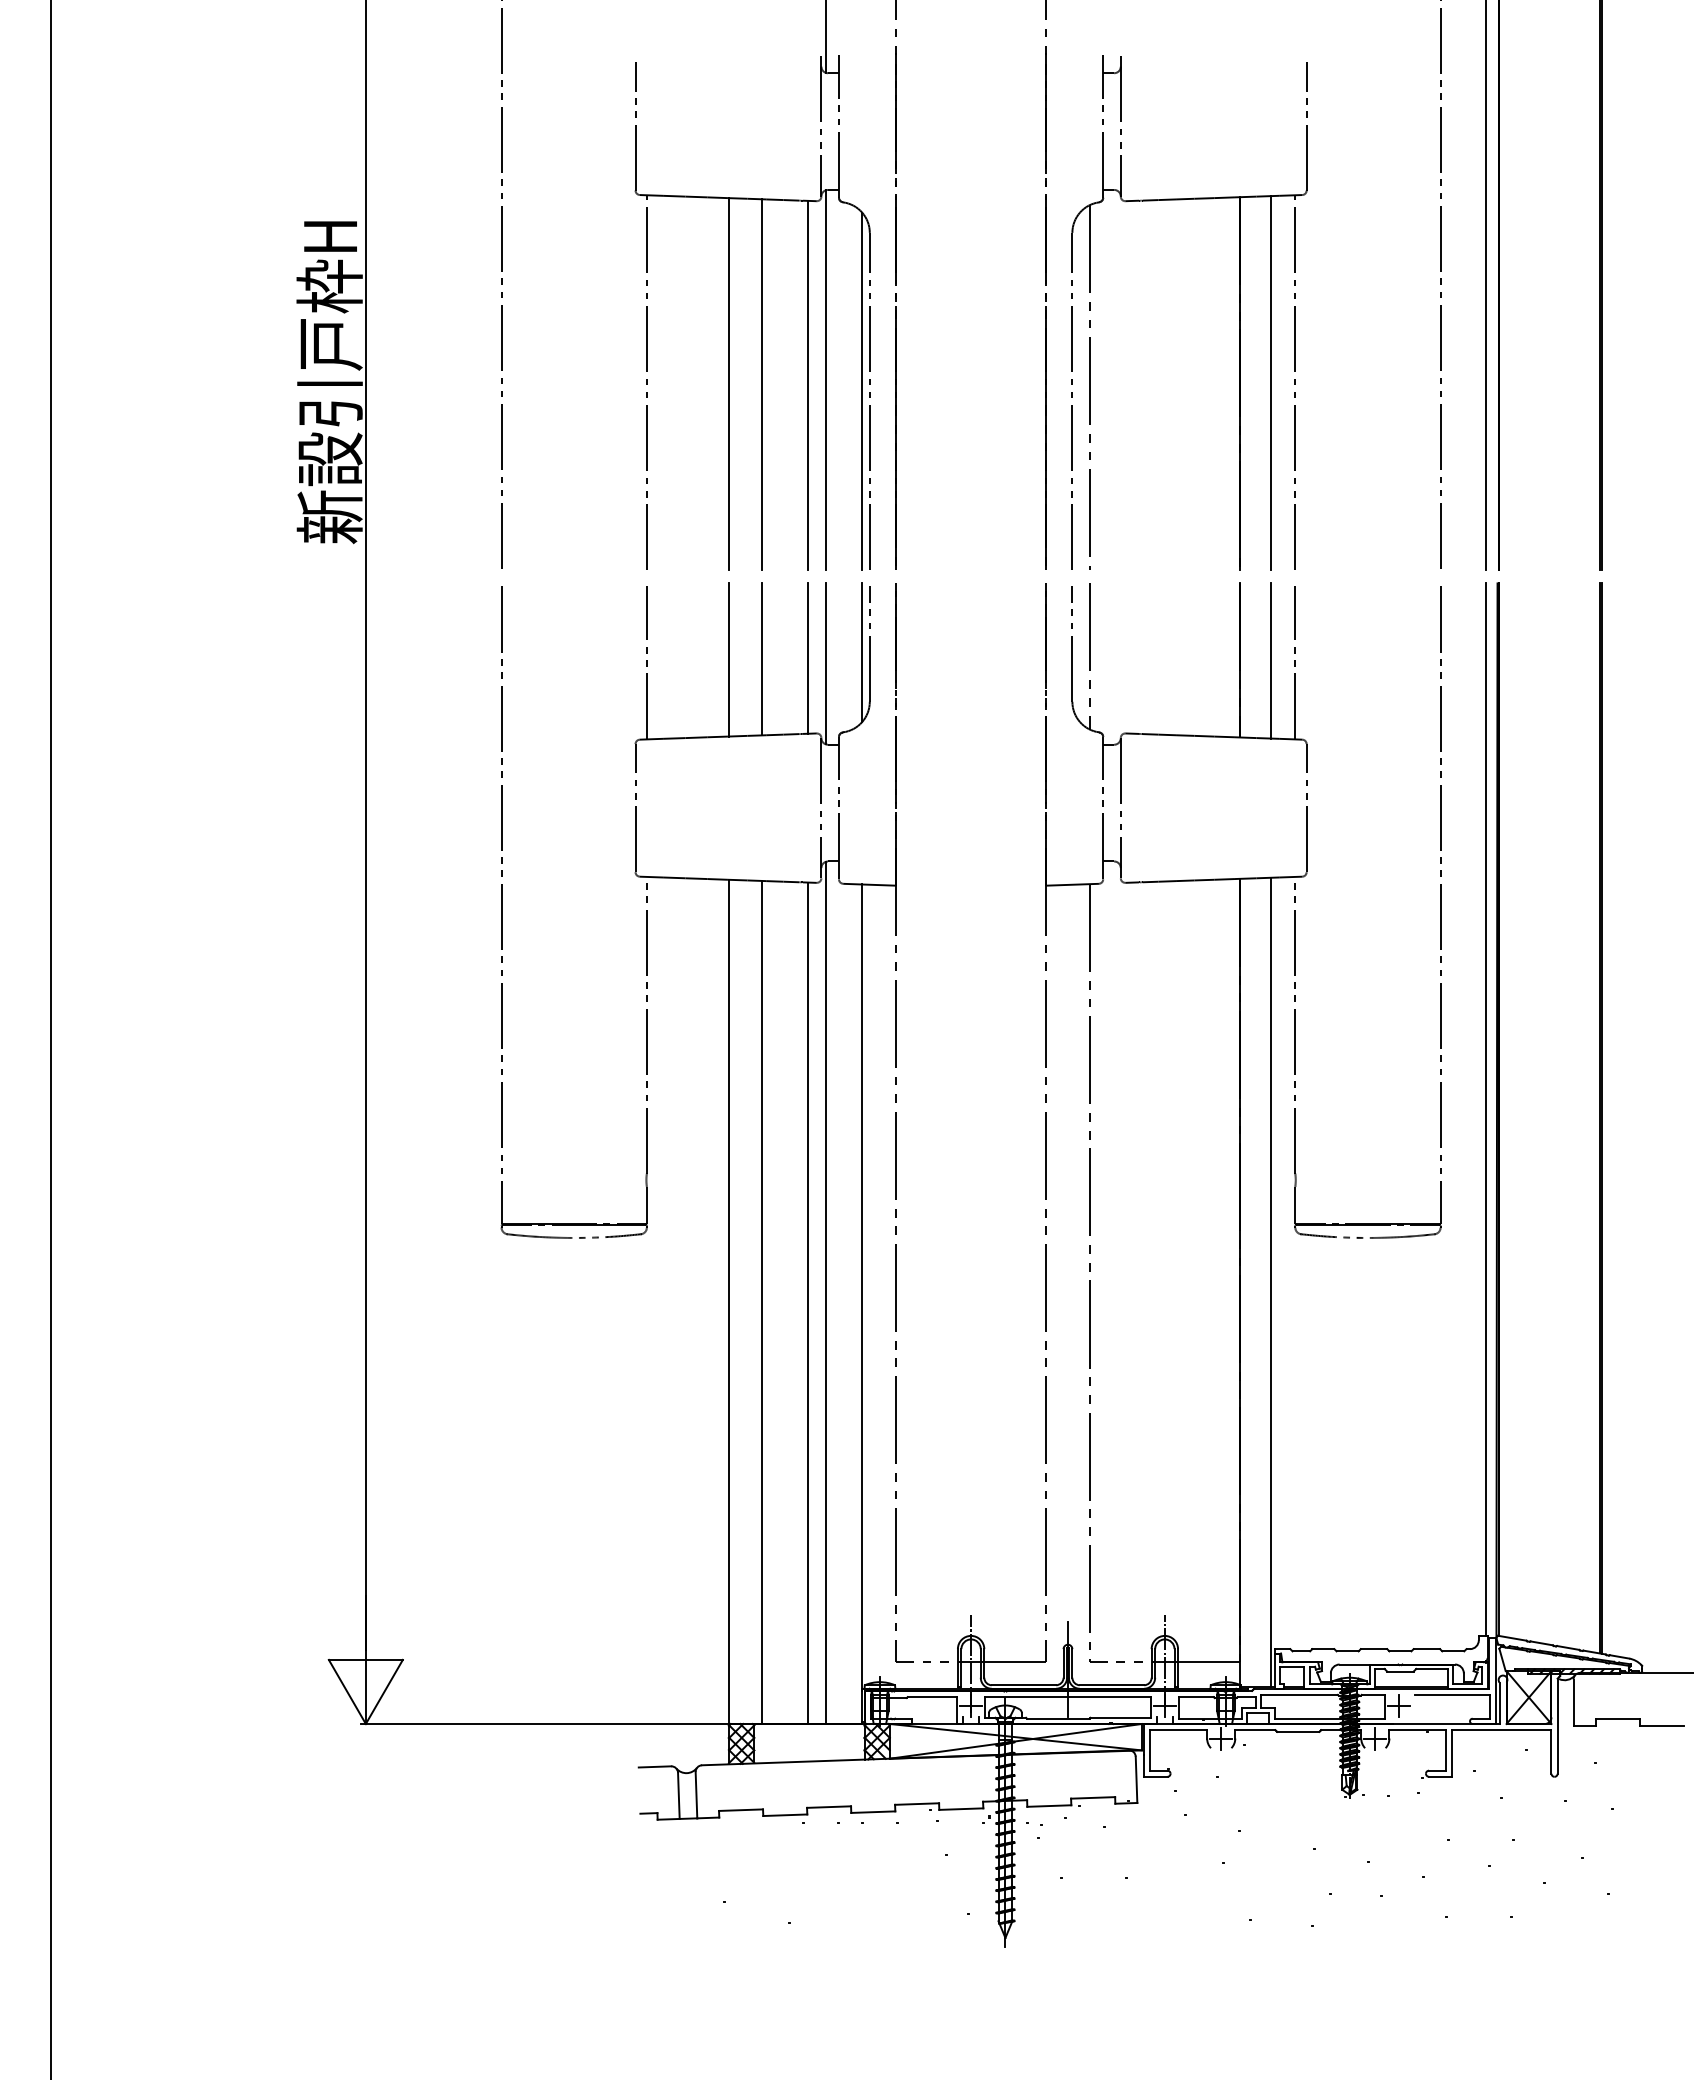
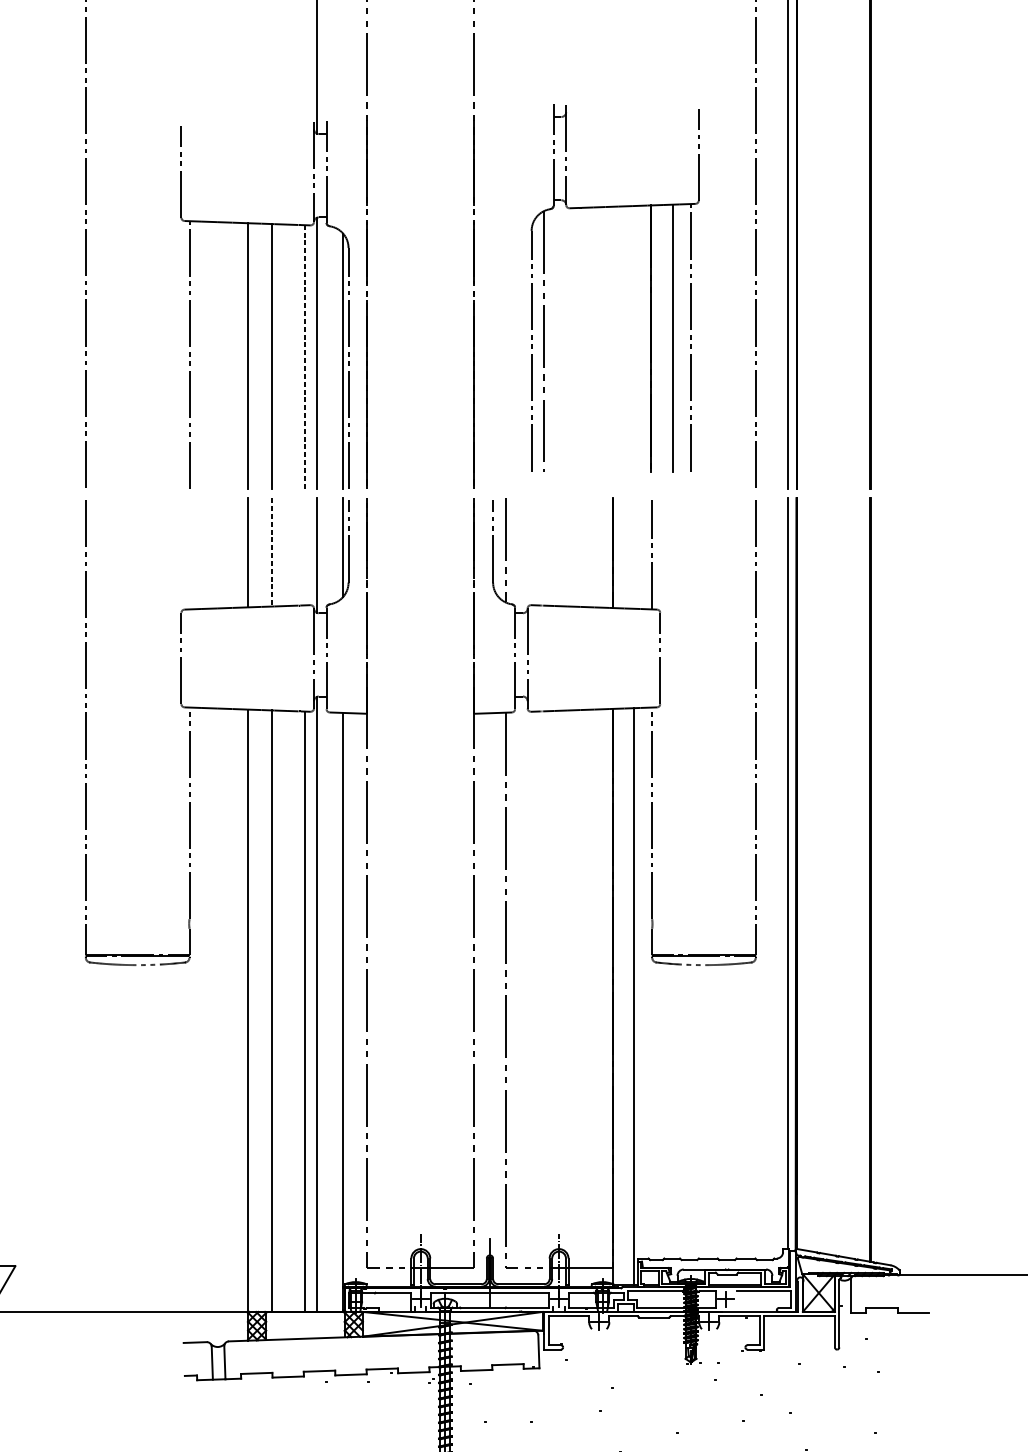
part: (1239, 312) -> (650, 287), moved
line: (808, 385) -> (304, 356), solid -> dashed
line: (808, 658) -> (304, 551), removed
line: (761, 659) -> (271, 552), solid -> dashed
line: (1270, 660) -> (634, 553), removed
line: (646, 662) -> (189, 554), removed

